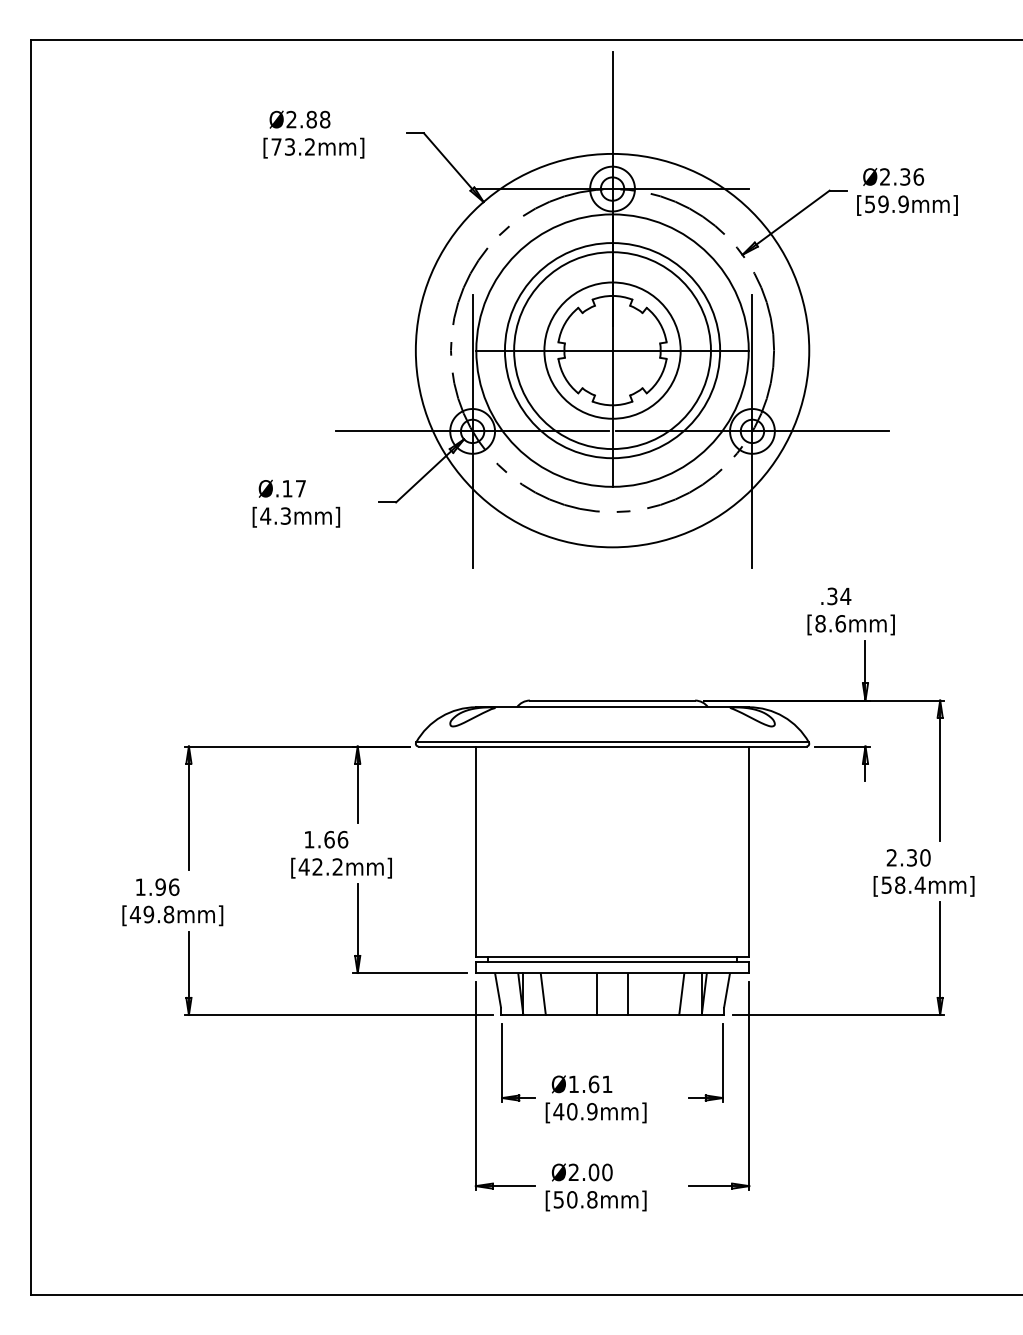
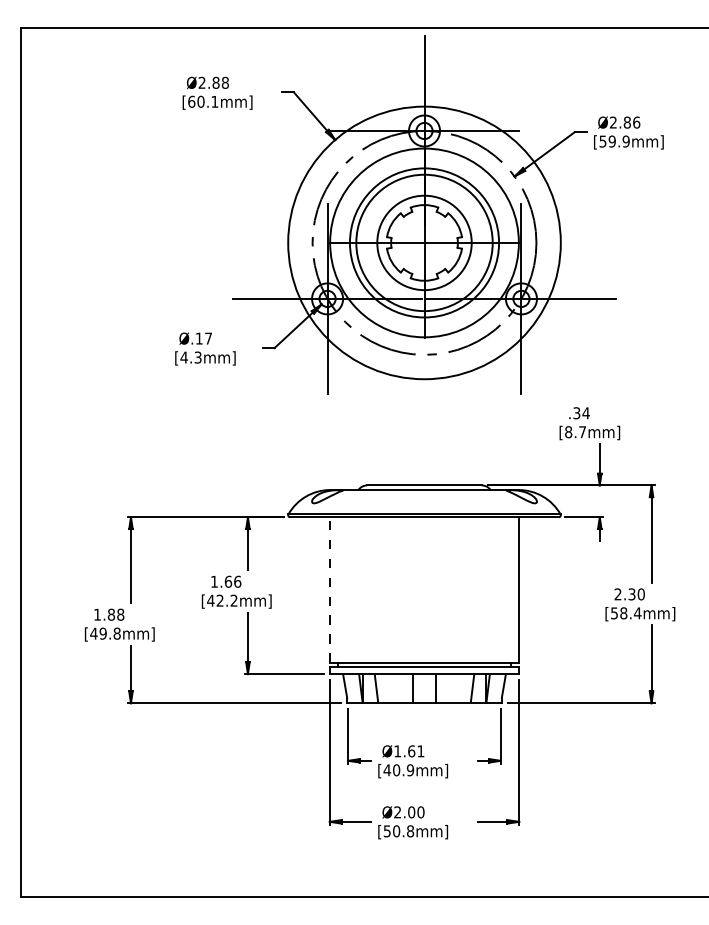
text: (292, 146) -> (202, 101), [73.2mm] -> [60.1mm]
text: (904, 176) -> (626, 122), Ø2.36 -> Ø2.86
text: (840, 624) -> (582, 432), [8.6mm] -> [8.7mm]
line: (475, 852) -> (329, 590), solid -> dashed
text: (166, 886) -> (115, 614), 1.96 -> 1.88

